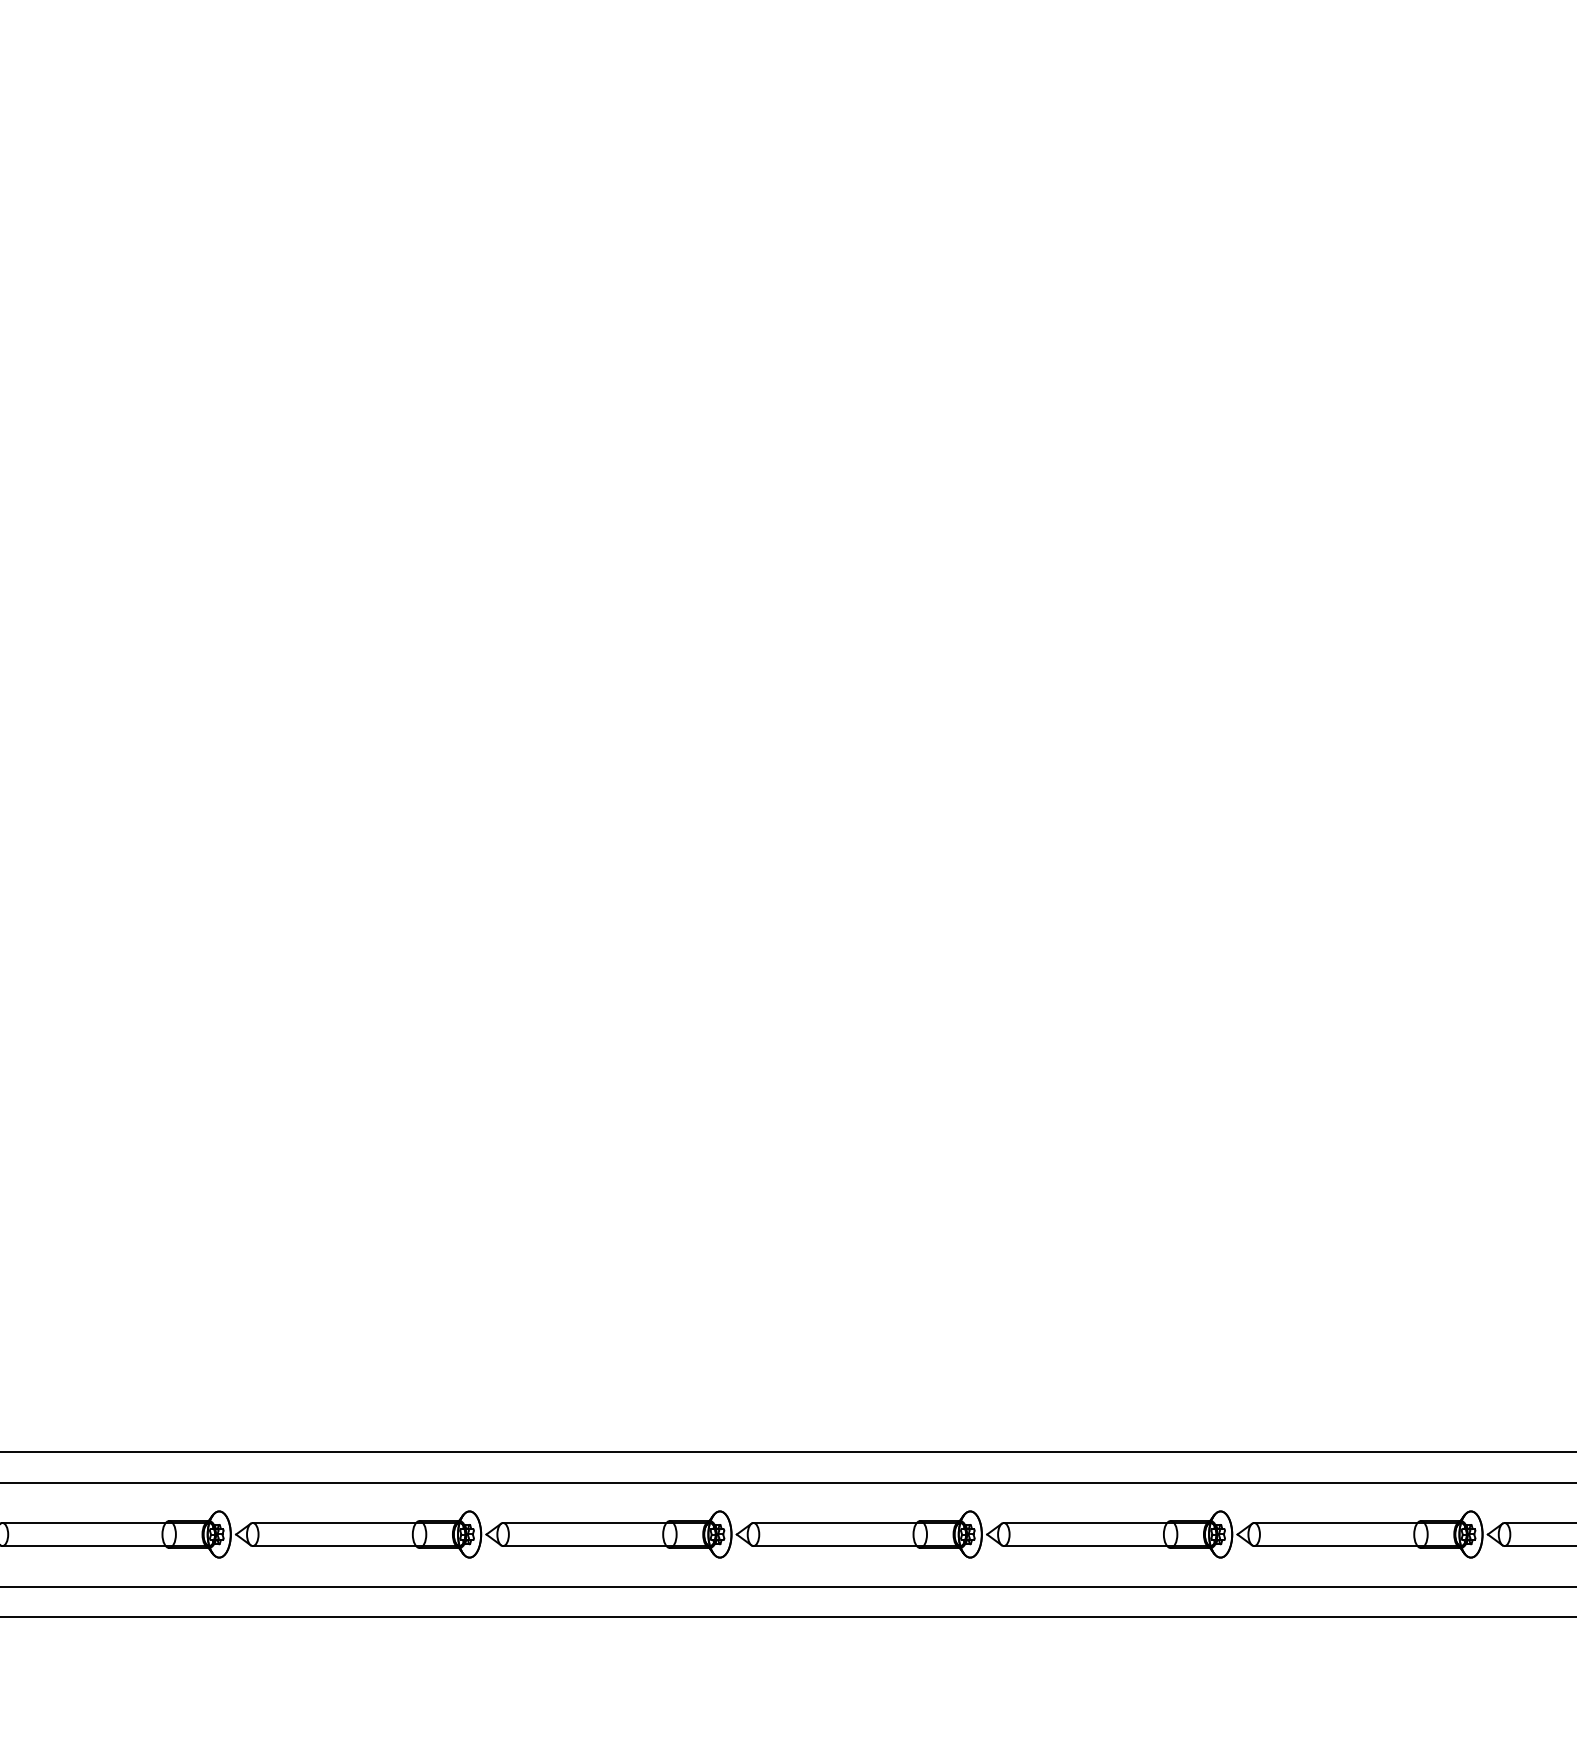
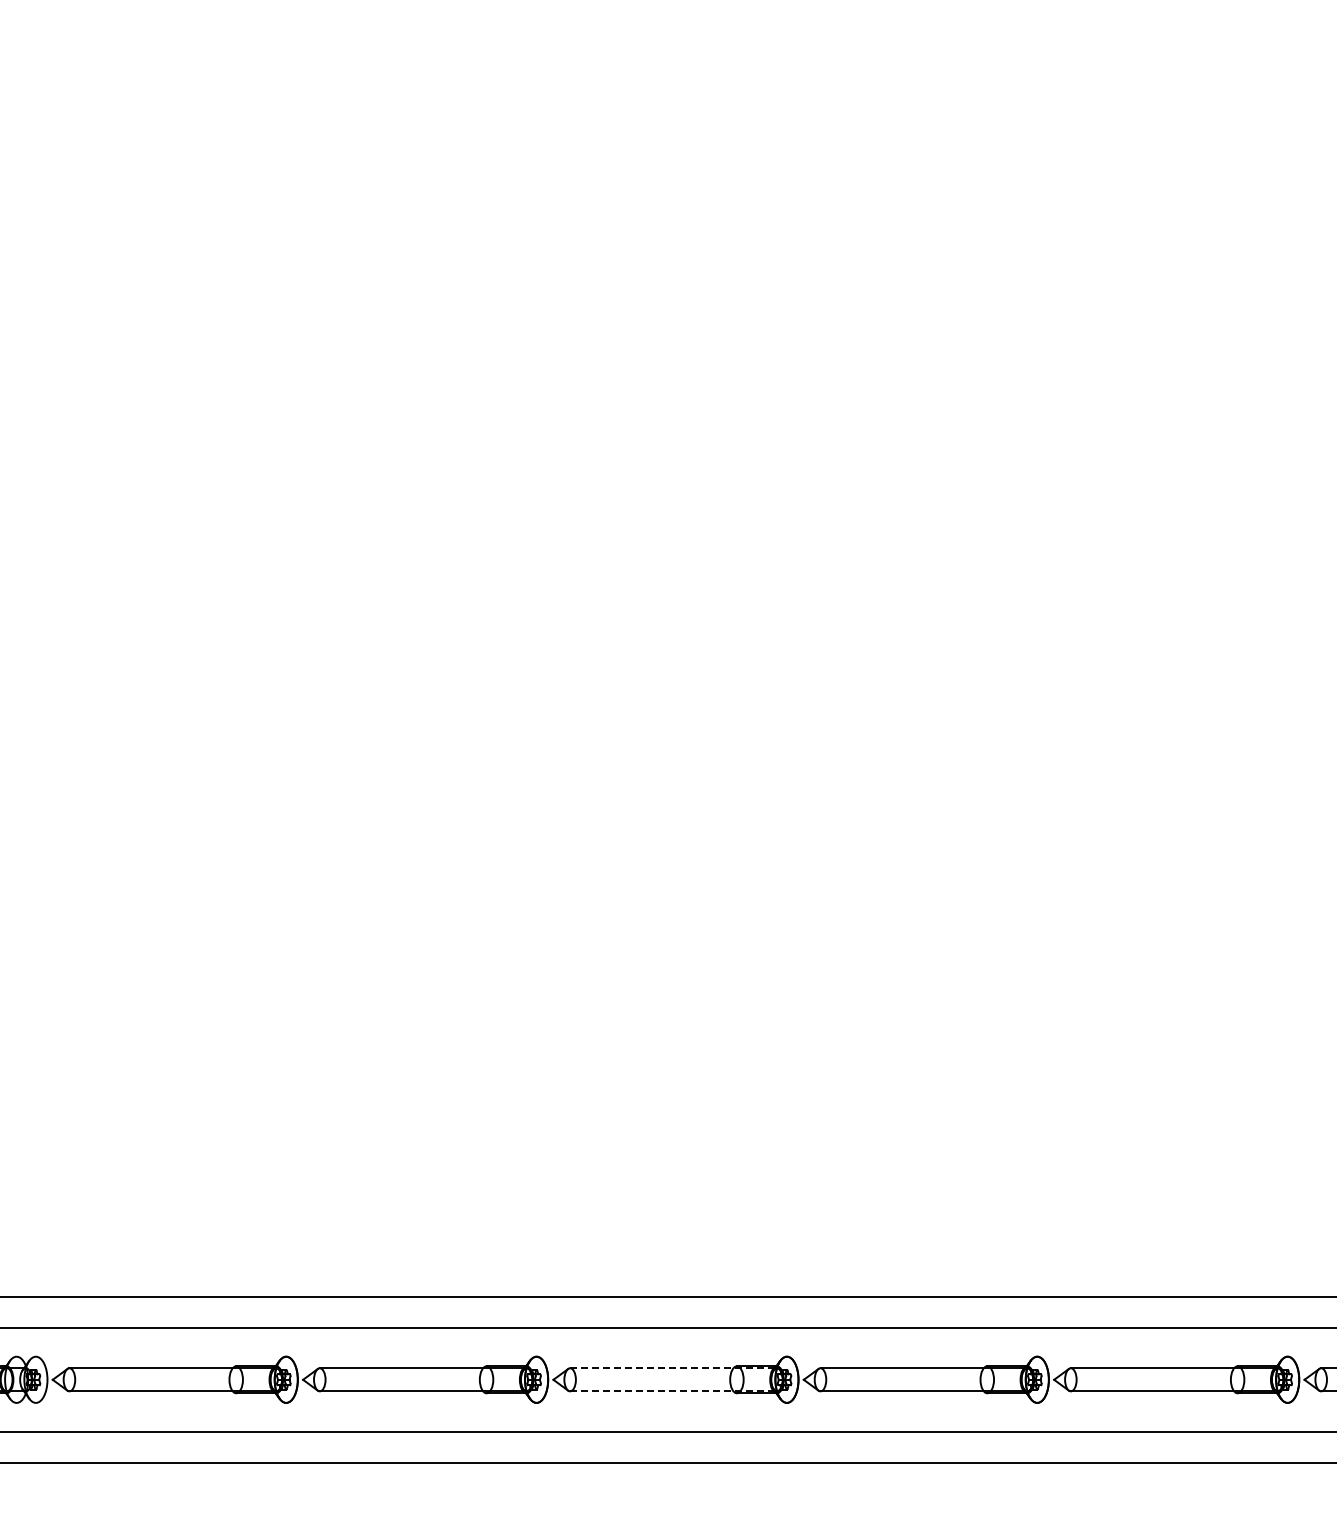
line: (607, 1522) -> (674, 1367), solid -> dashed
line: (607, 1546) -> (674, 1391), solid -> dashed

